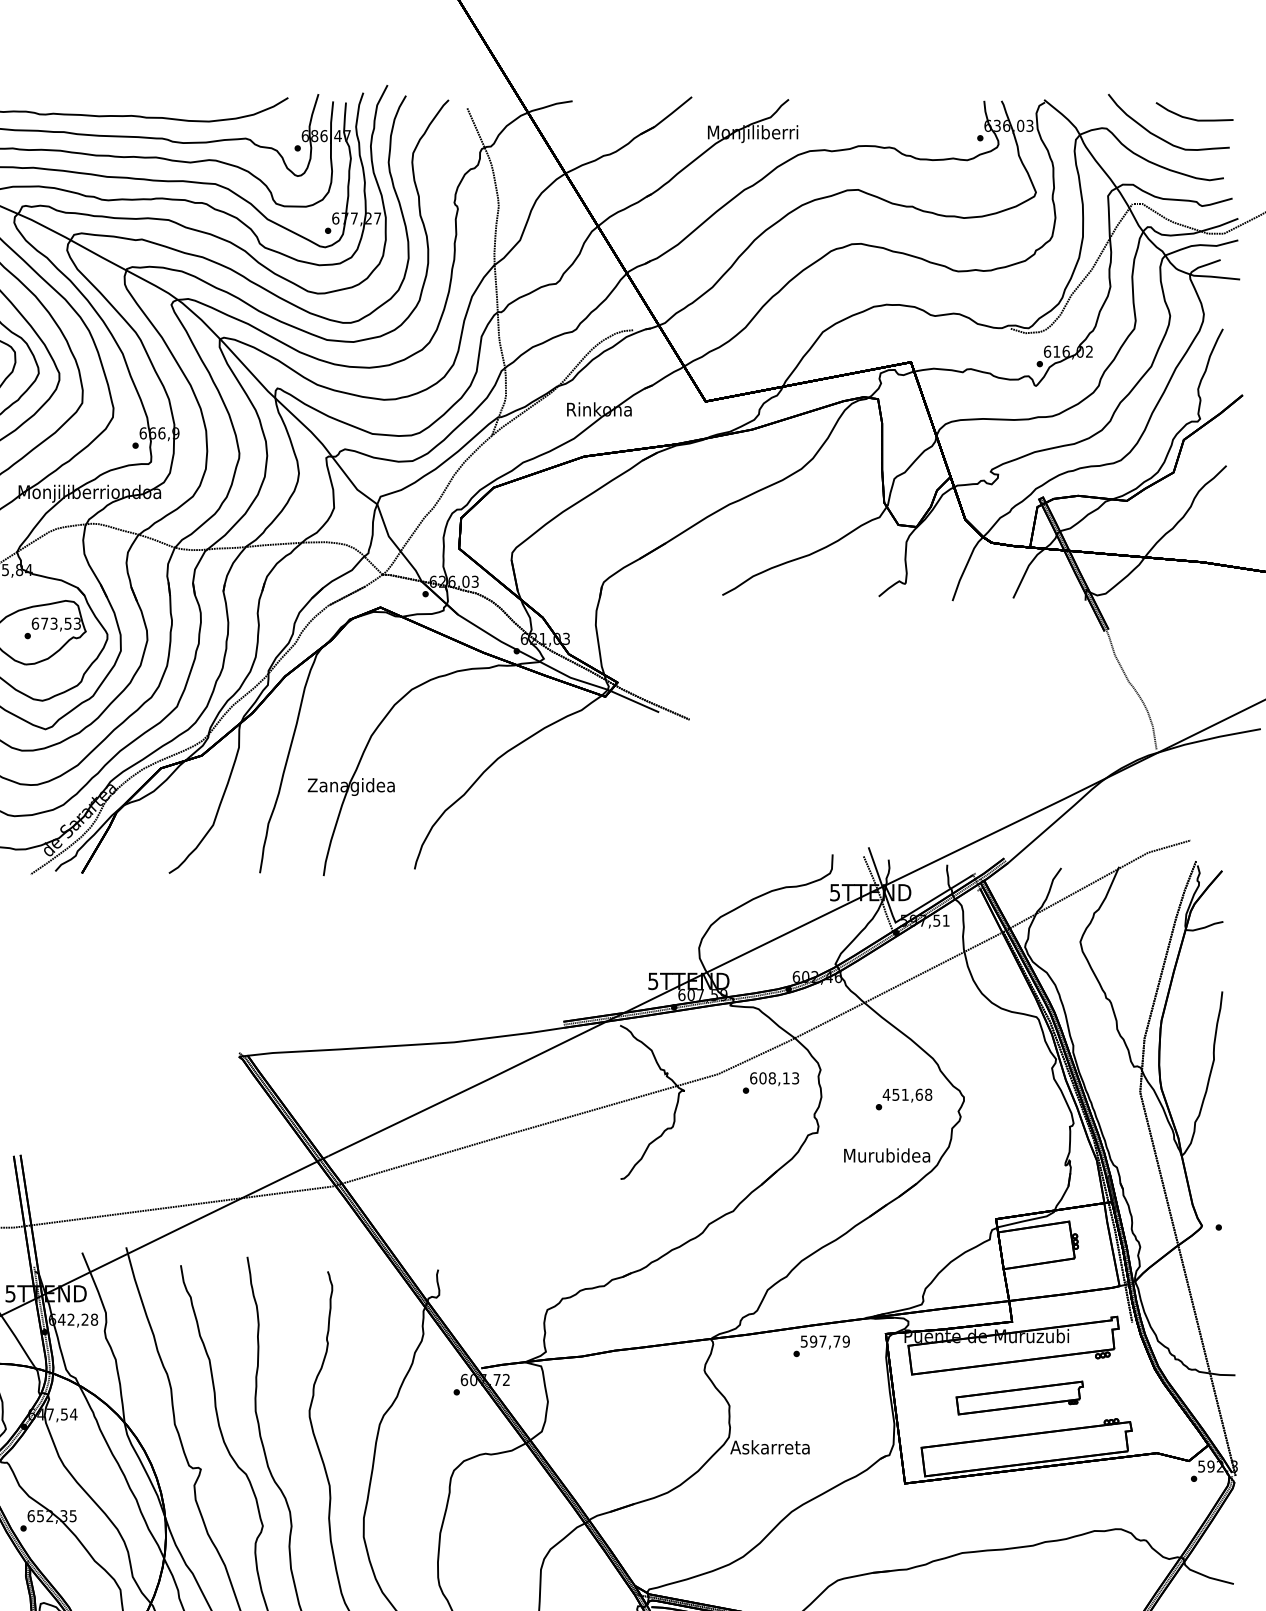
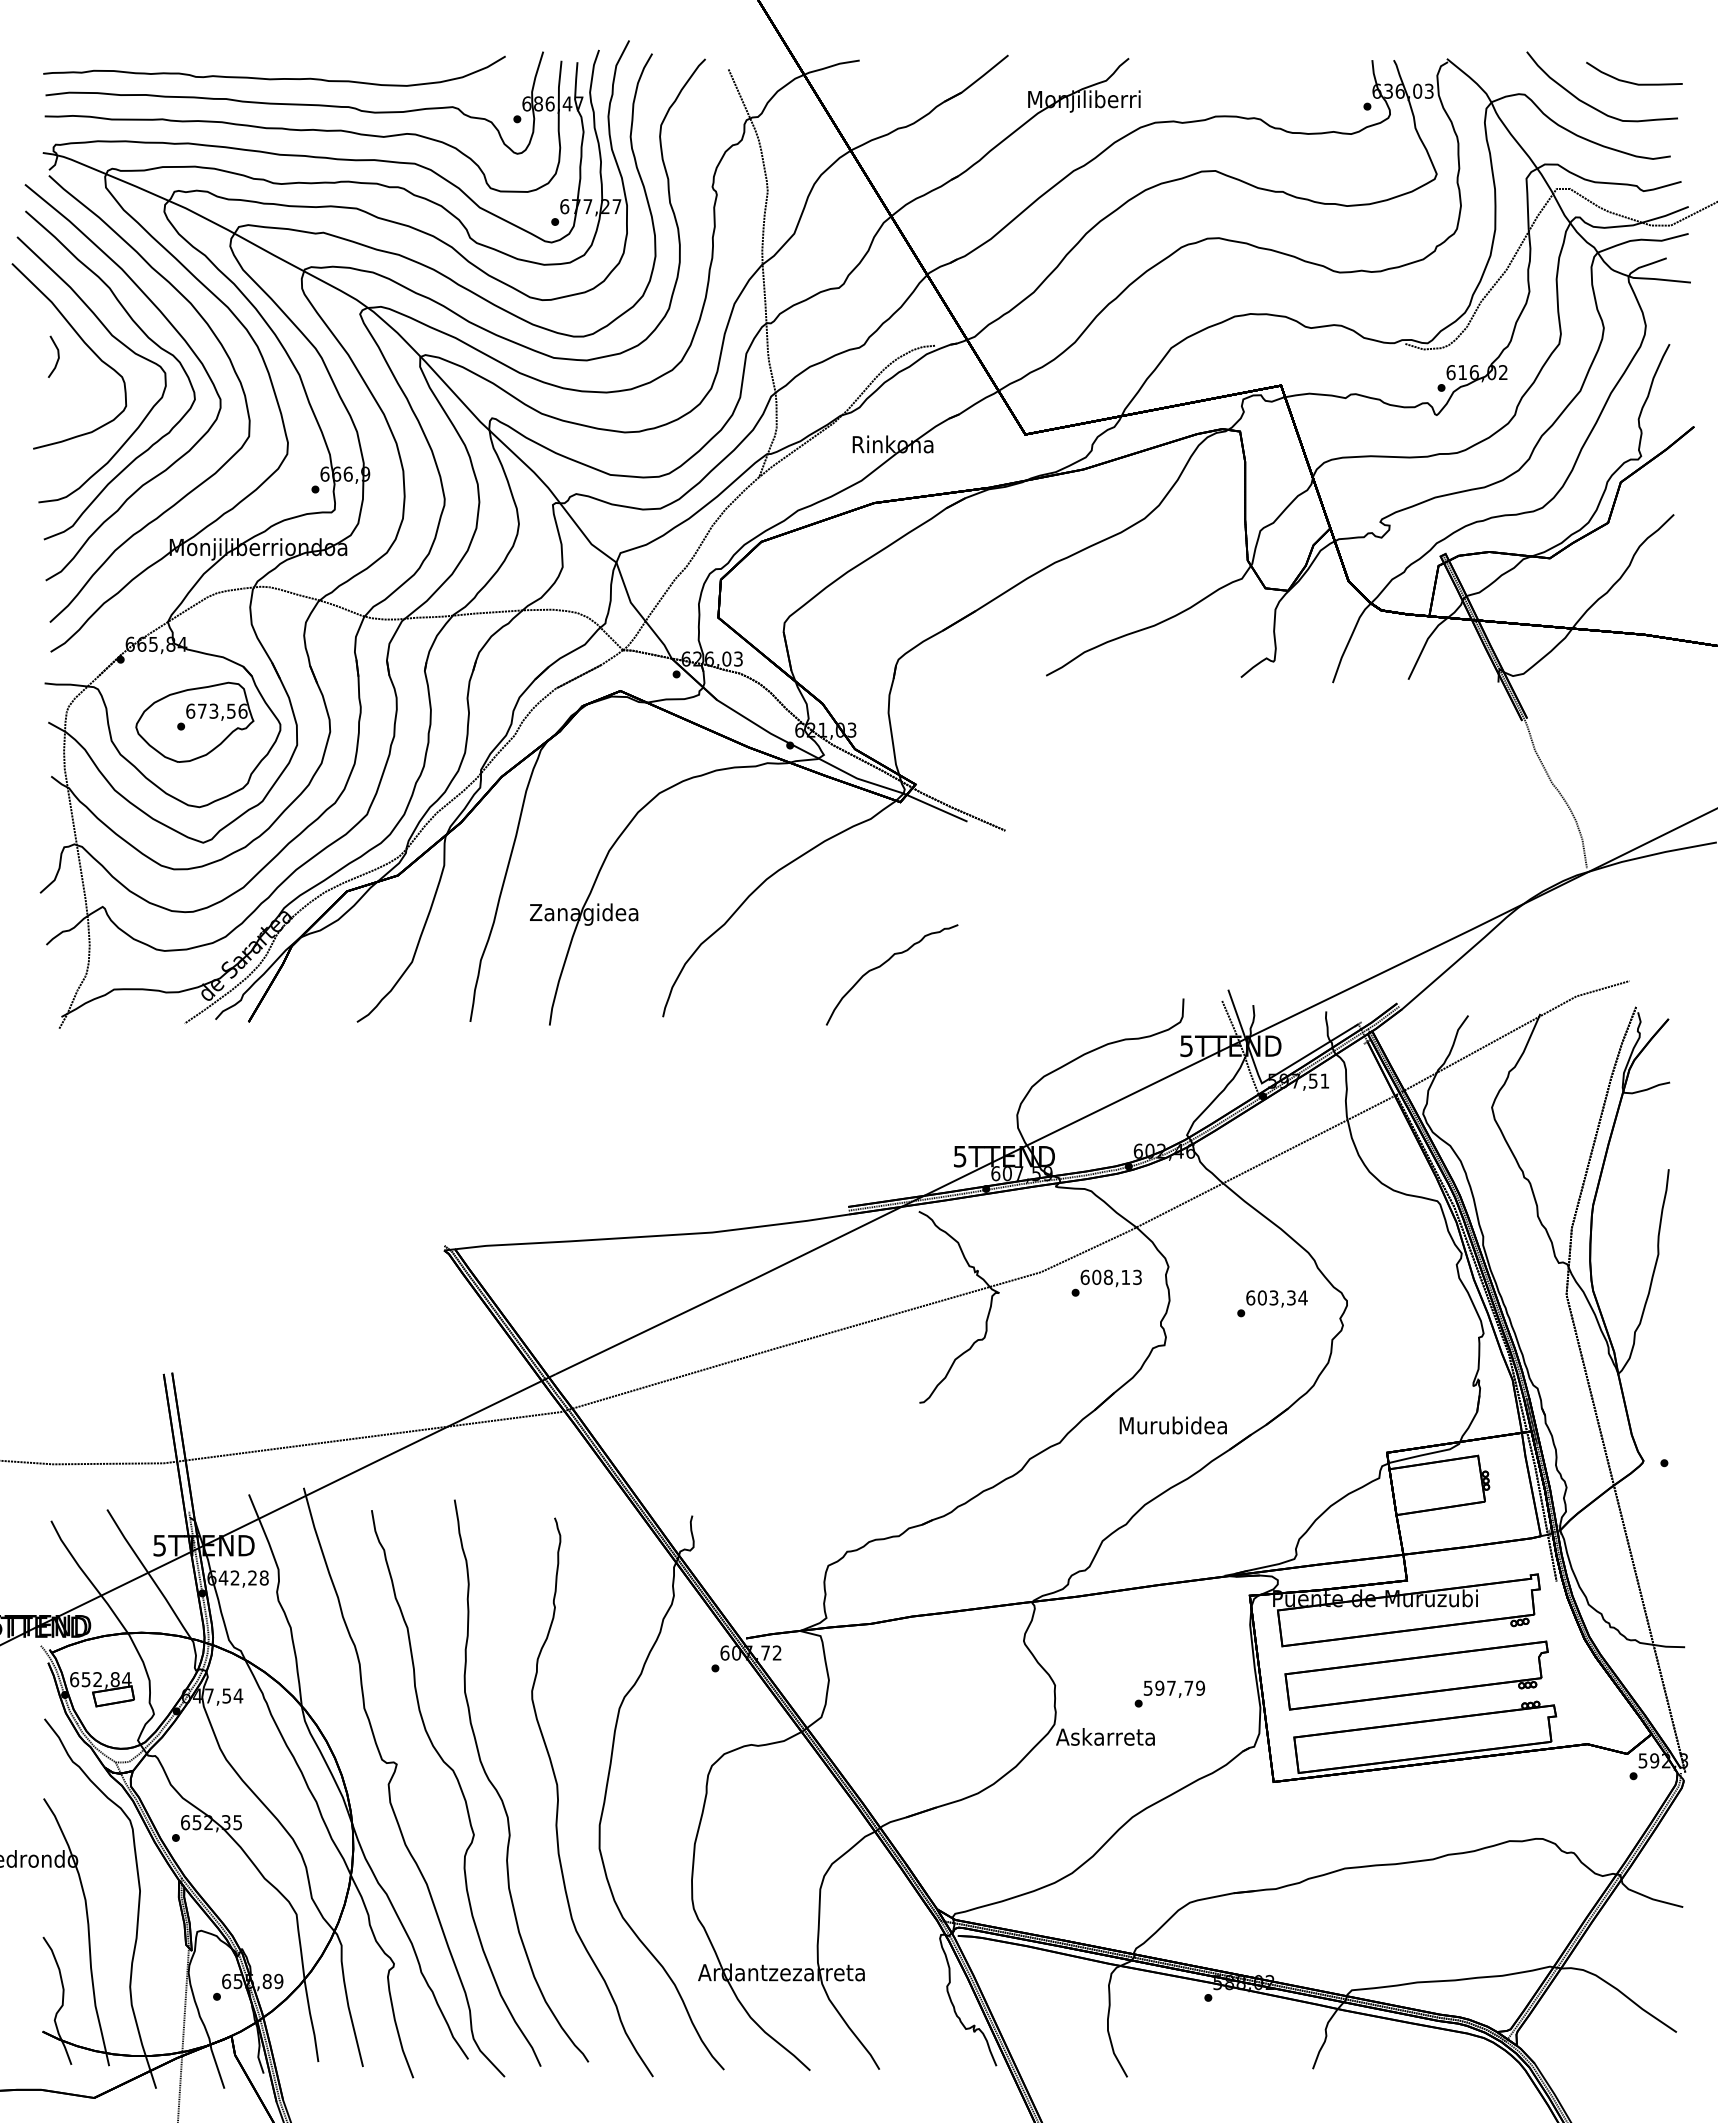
text: (77, 623) -> (242, 710), 673,53 -> 673,56
part: (592, 827) -> (884, 964), added
text: (907, 1094) -> (1276, 1297), 451,68 -> 603,34
text: (886, 1155) -> (1172, 1425), moved
text: (821, 1345) -> (1169, 1693), moved
part: (1019, 1398) -> (1416, 1675), size x1.67

